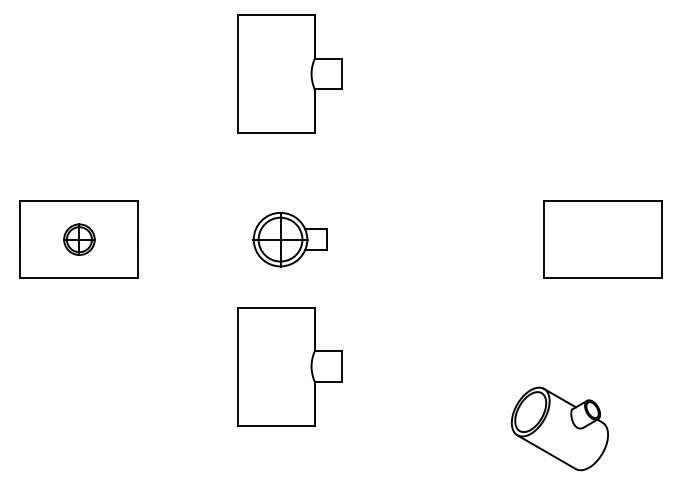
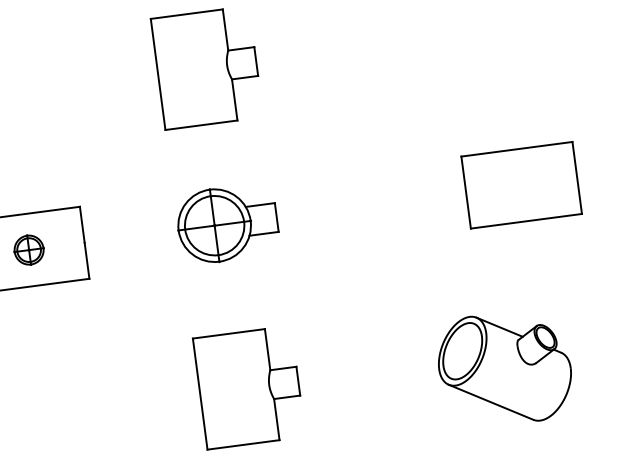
part: (289, 239) -> (226, 223), size x1.43
part: (289, 366) -> (248, 387), moved
part: (559, 428) -> (504, 368), size x1.43

